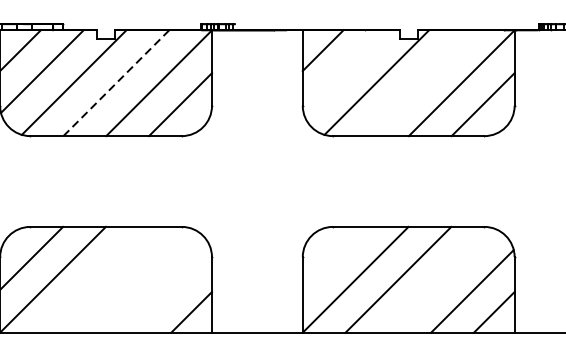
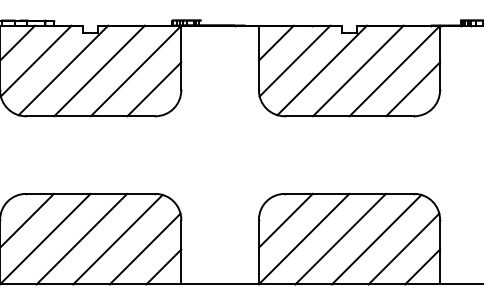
line: (344, 70) -> (294, 60), added
line: (116, 82) -> (99, 70), dashed -> solid
line: (419, 82) -> (358, 70), added
line: (333, 258) -> (285, 220), added
line: (95, 279) -> (81, 238), added
line: (137, 280) -> (117, 239), added
line: (440, 280) -> (376, 239), added
line: (168, 290) -> (144, 248), added

